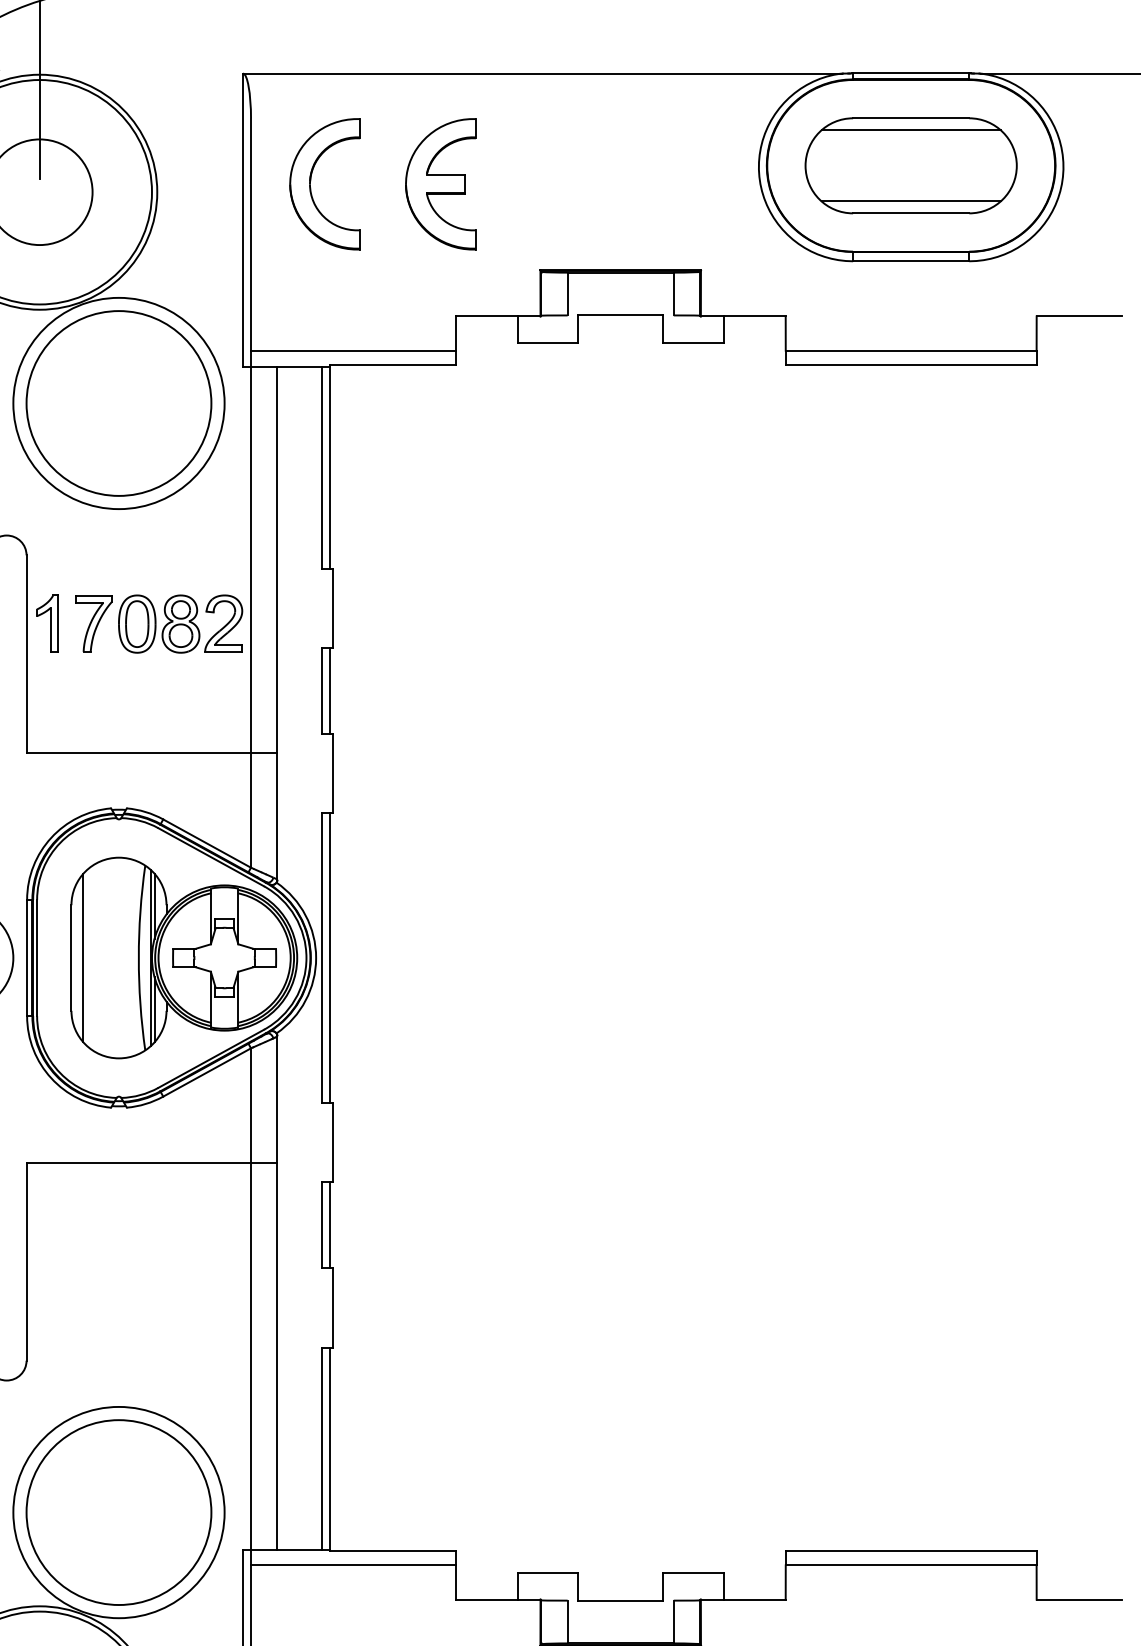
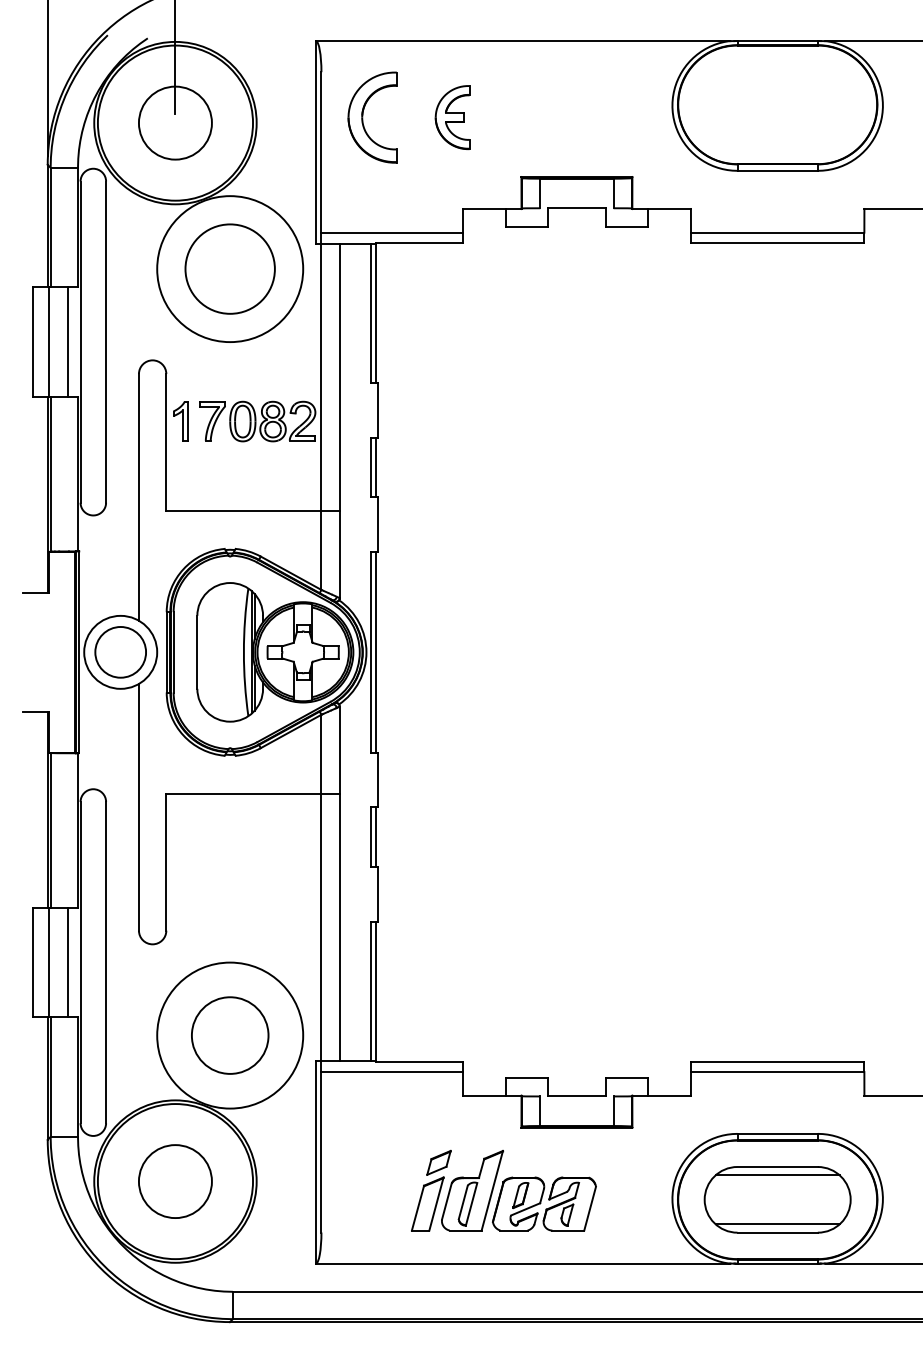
part: (910, 165) -> (777, 104), removed
part: (440, 184) -> (452, 117), size x0.7
circle: (119, 404) -> (230, 269), size x0.7
line: (83, 958) -> (205, 652), removed
circle: (119, 1512) -> (230, 1035), size x0.6

